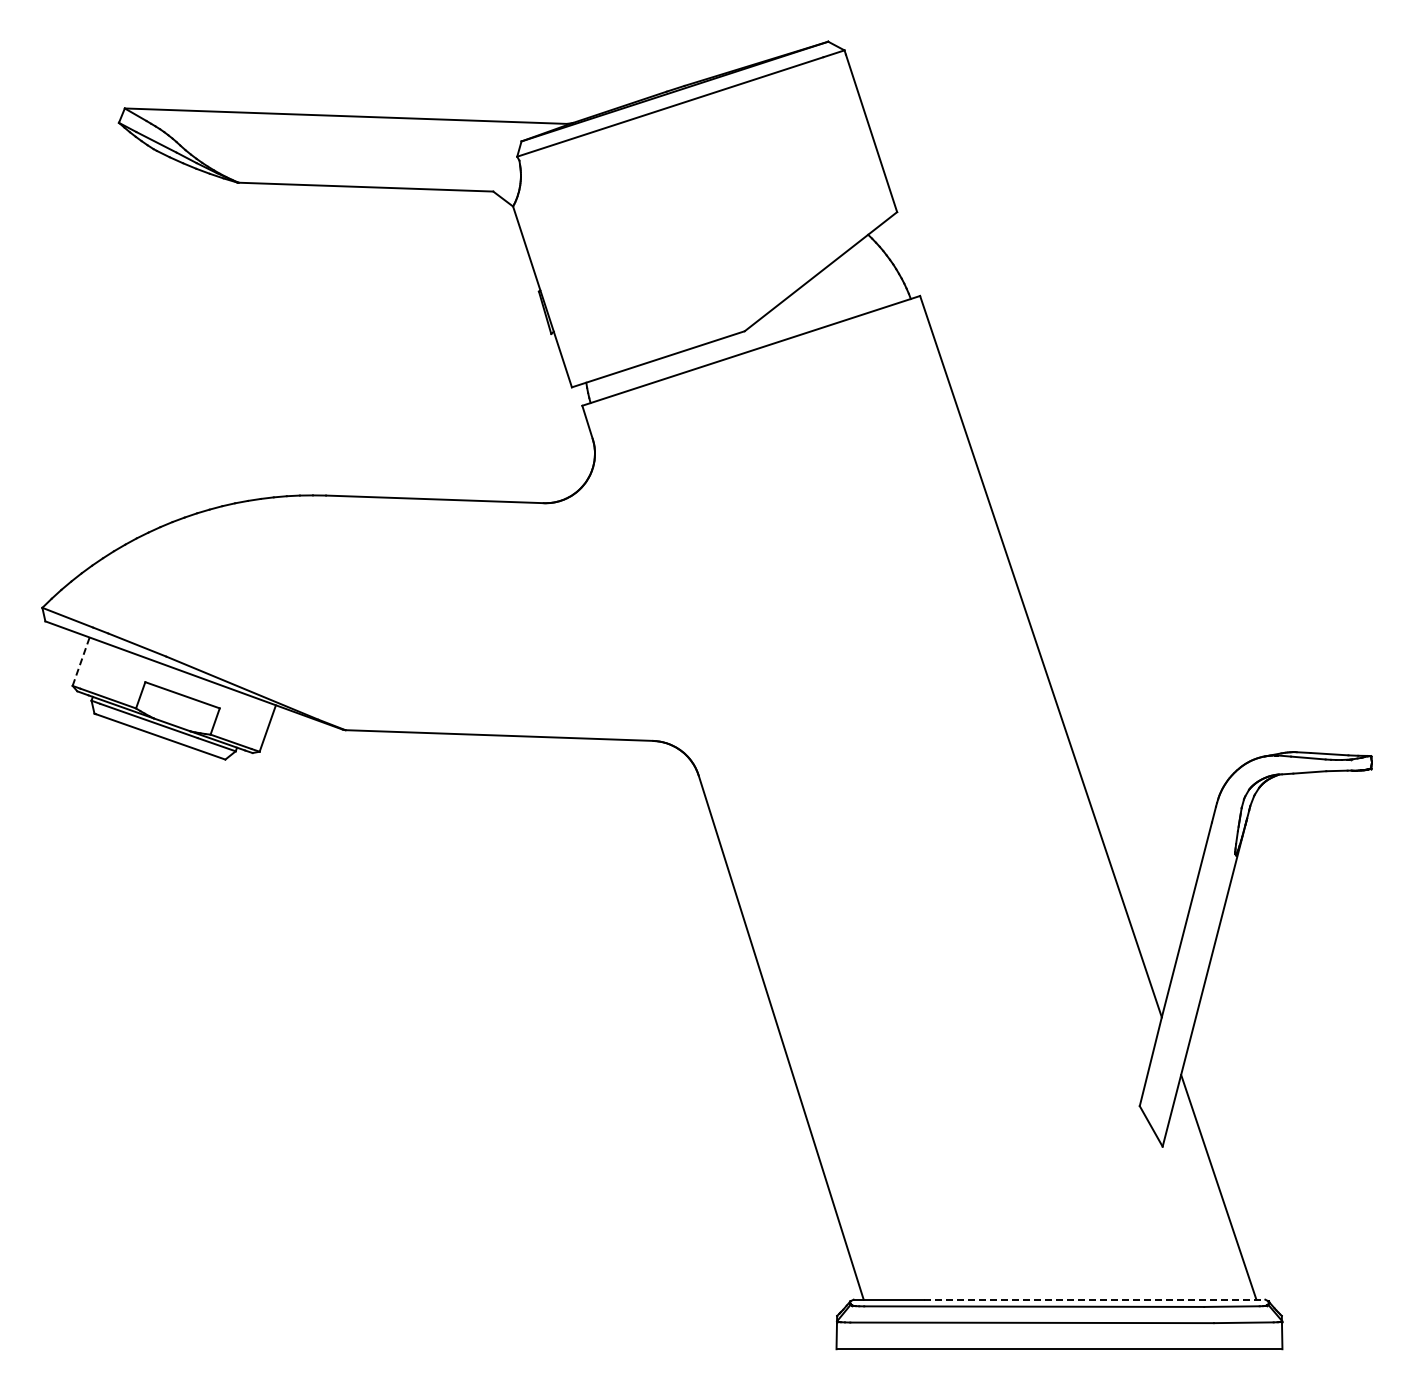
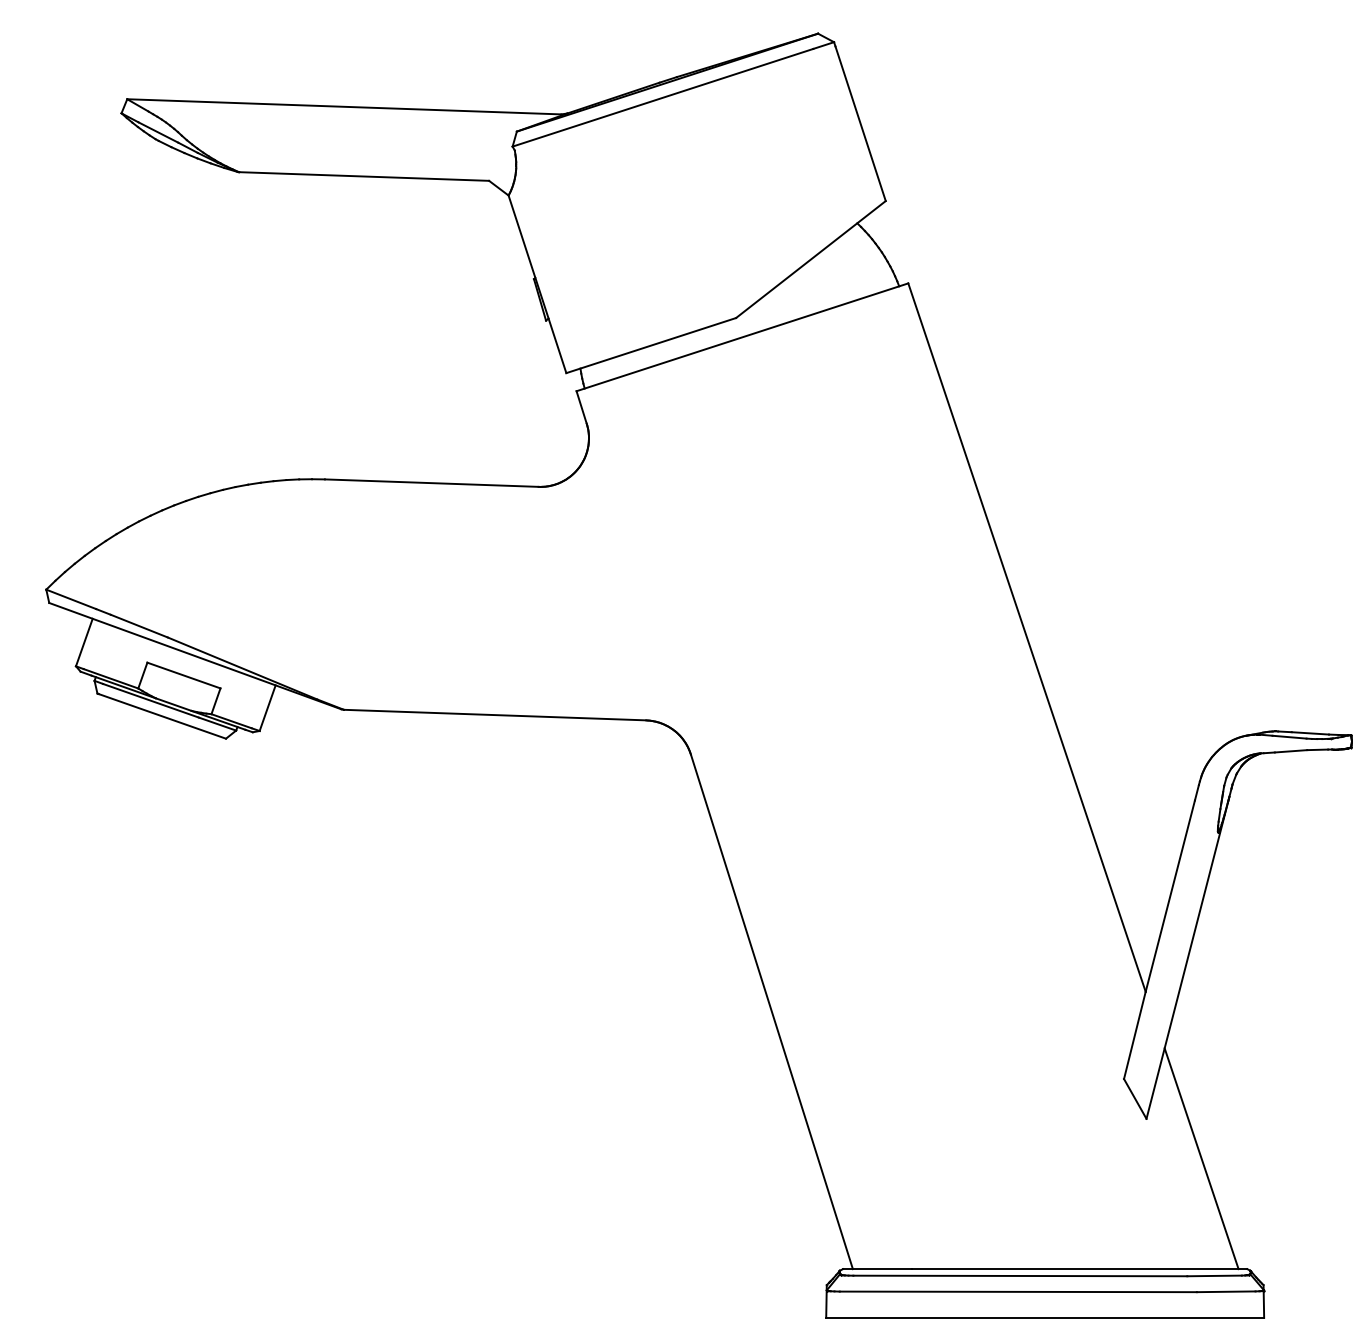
line: (81, 661) -> (84, 642), dashed -> solid
line: (1094, 1299) -> (1079, 1268), dashed -> solid

